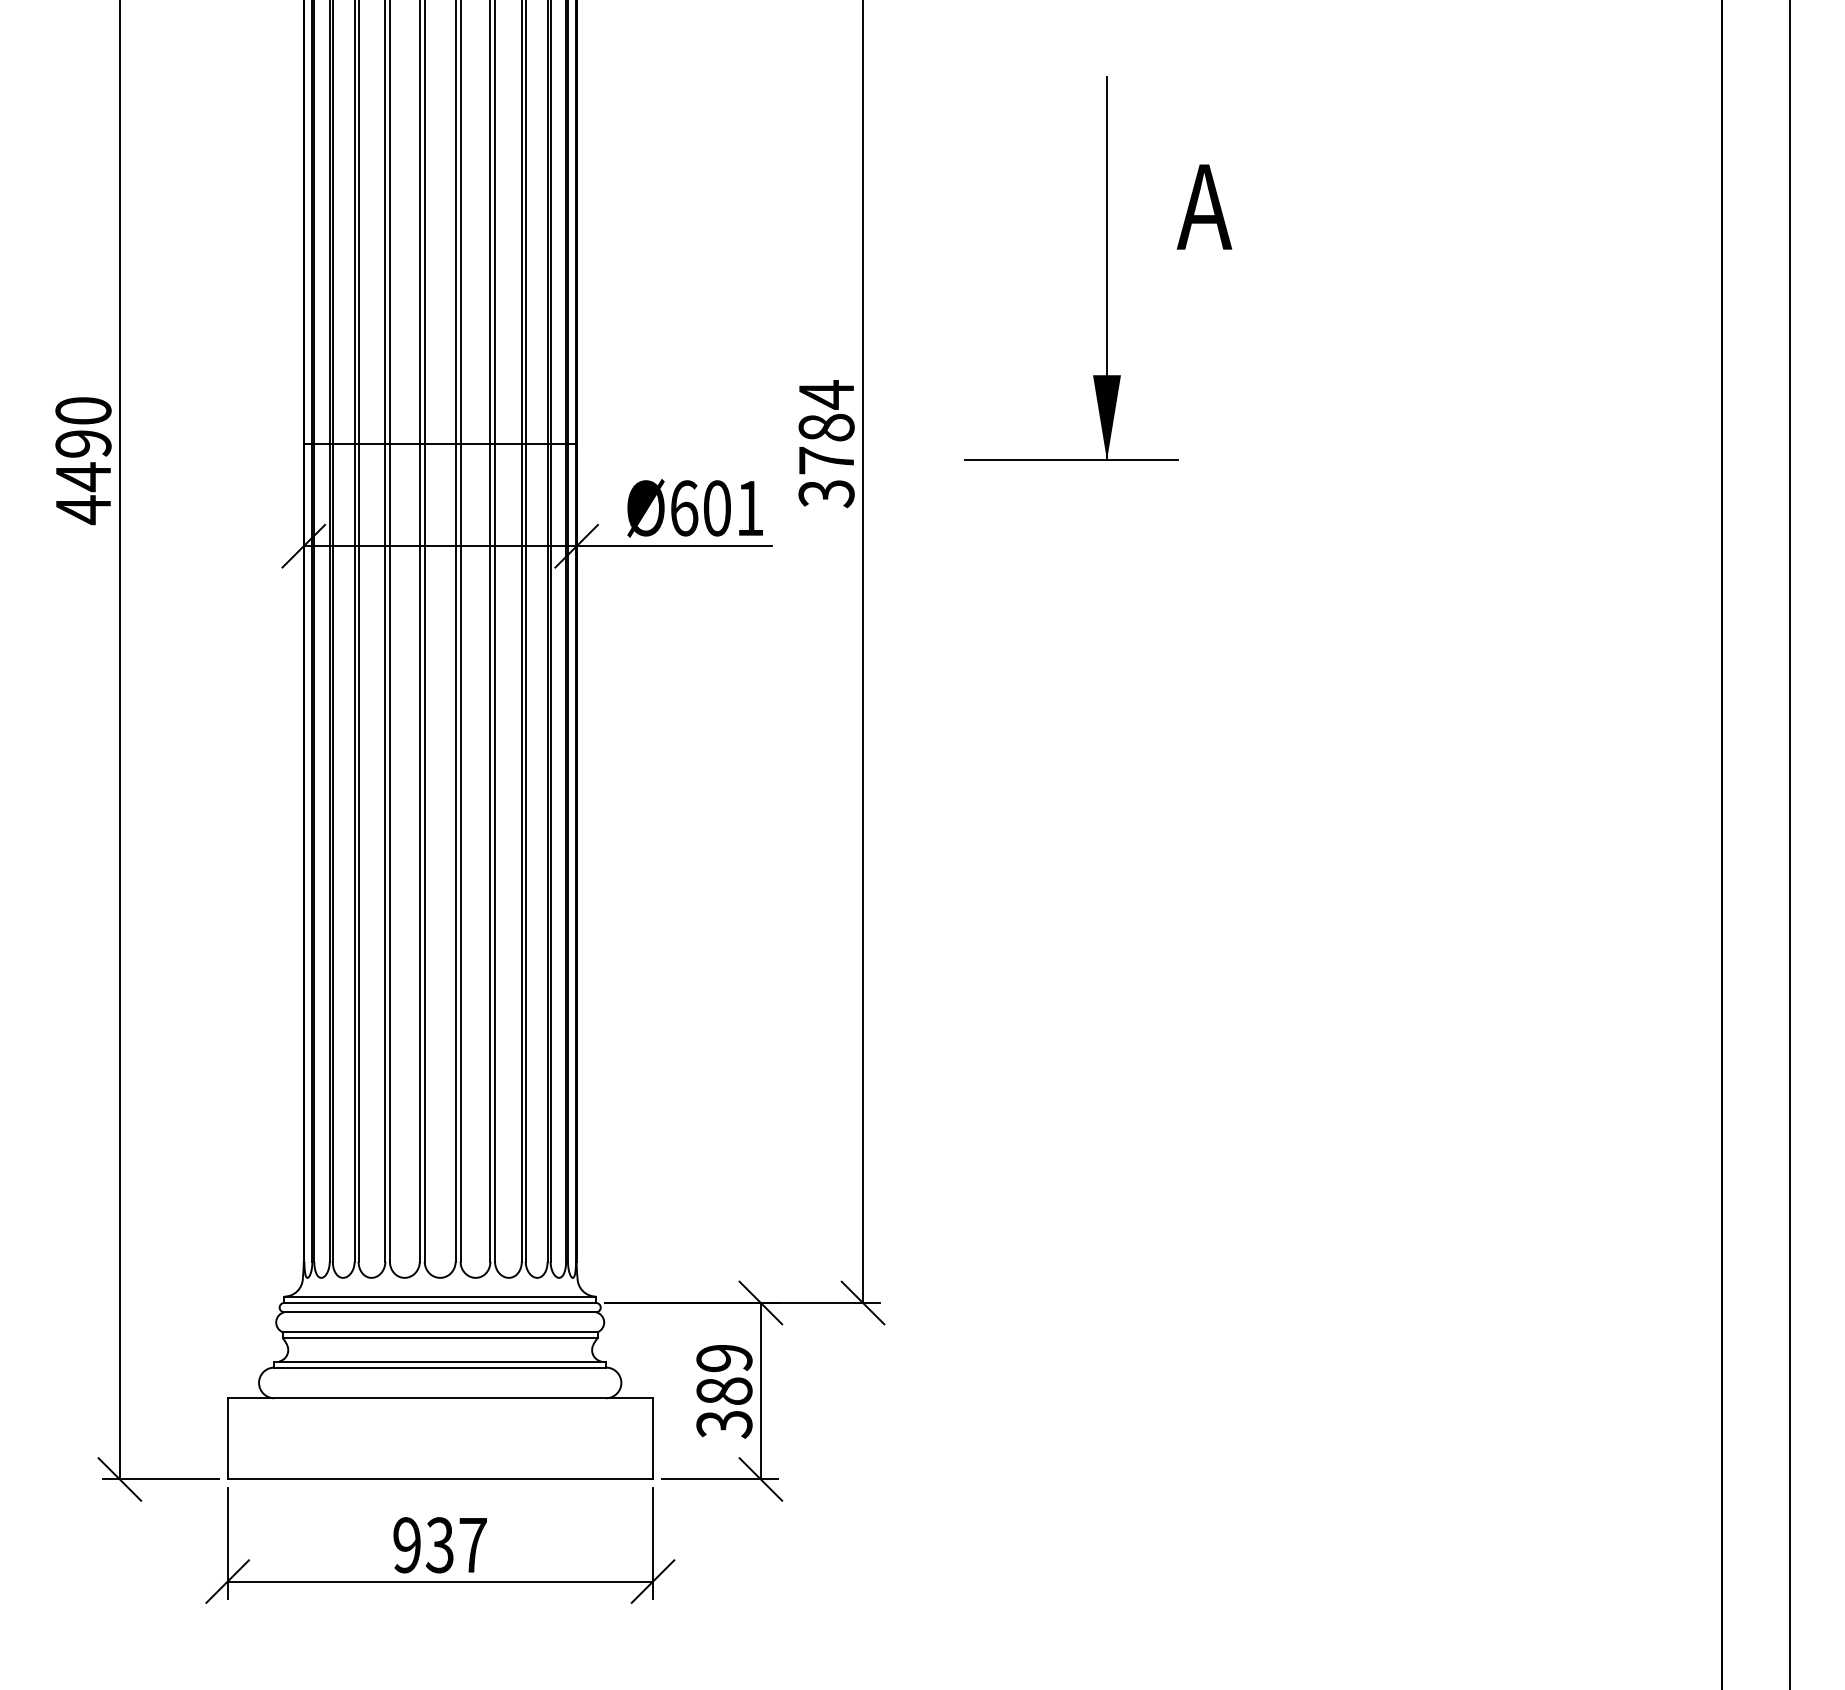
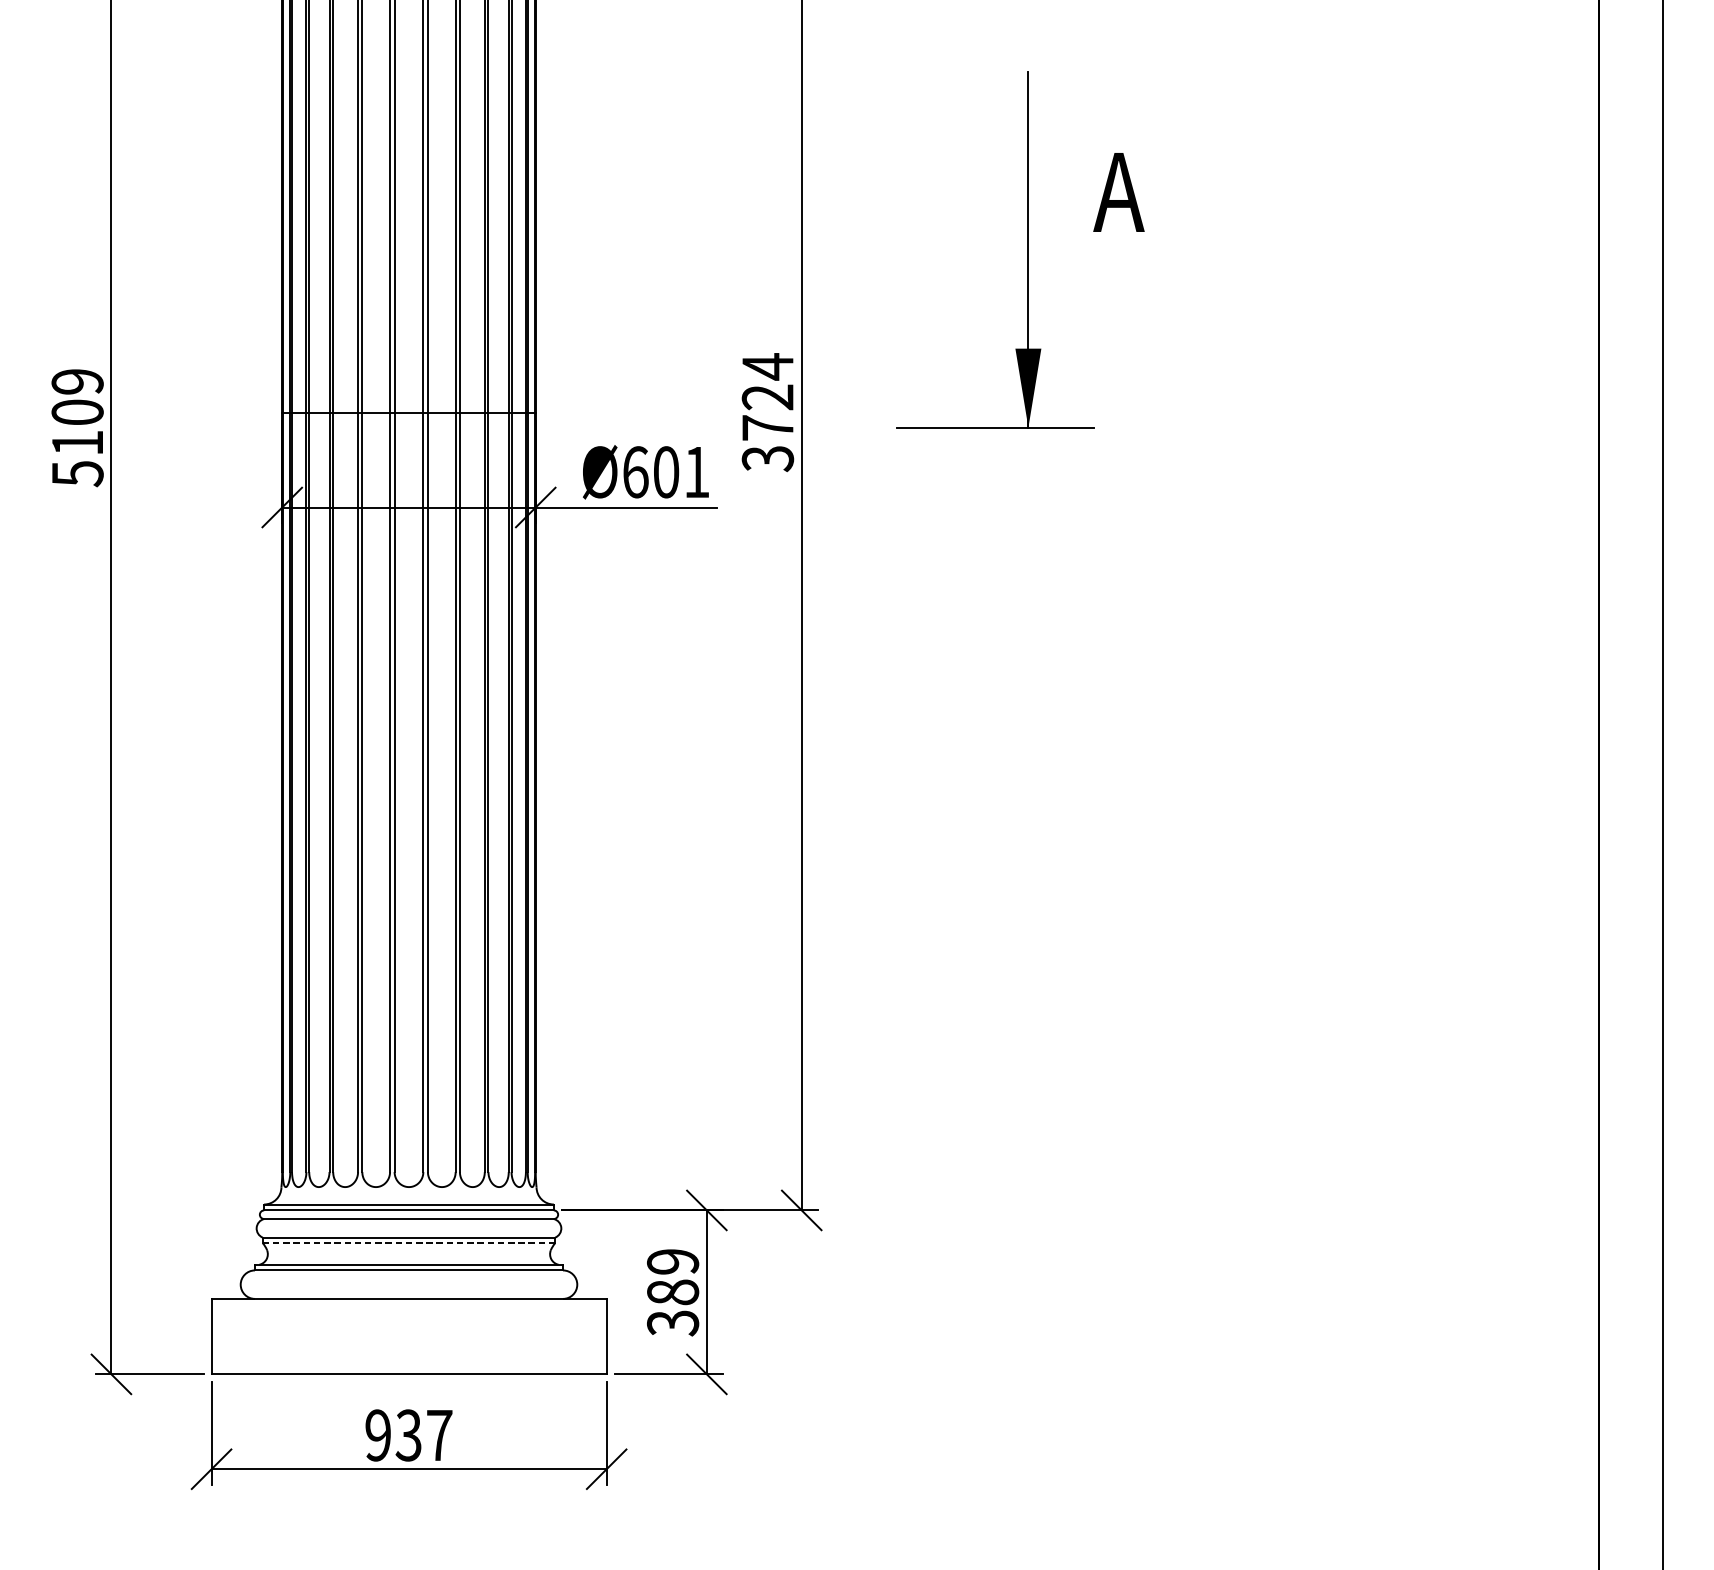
text: (826, 427) -> (767, 397), 3784 -> 3724
text: (83, 461) -> (77, 428), 4490 -> 5109
line: (440, 1338) -> (409, 1243), solid -> dashed

